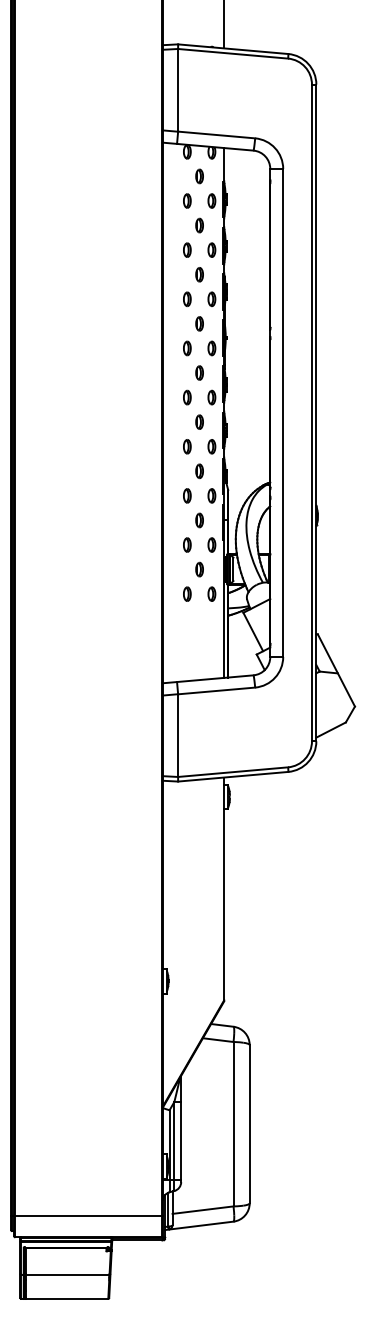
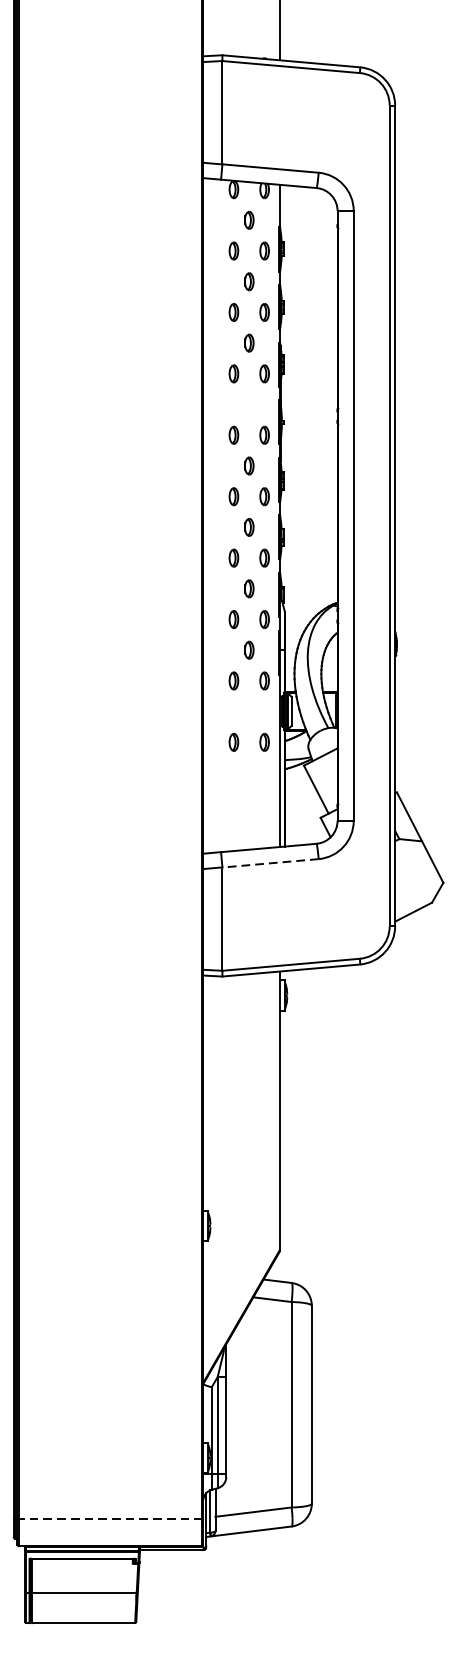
part: (199, 323) -> (249, 404), removed
part: (199, 569) -> (249, 711), removed
line: (216, 690) -> (270, 862), solid -> dashed
line: (87, 1215) -> (109, 1518), solid -> dashed

